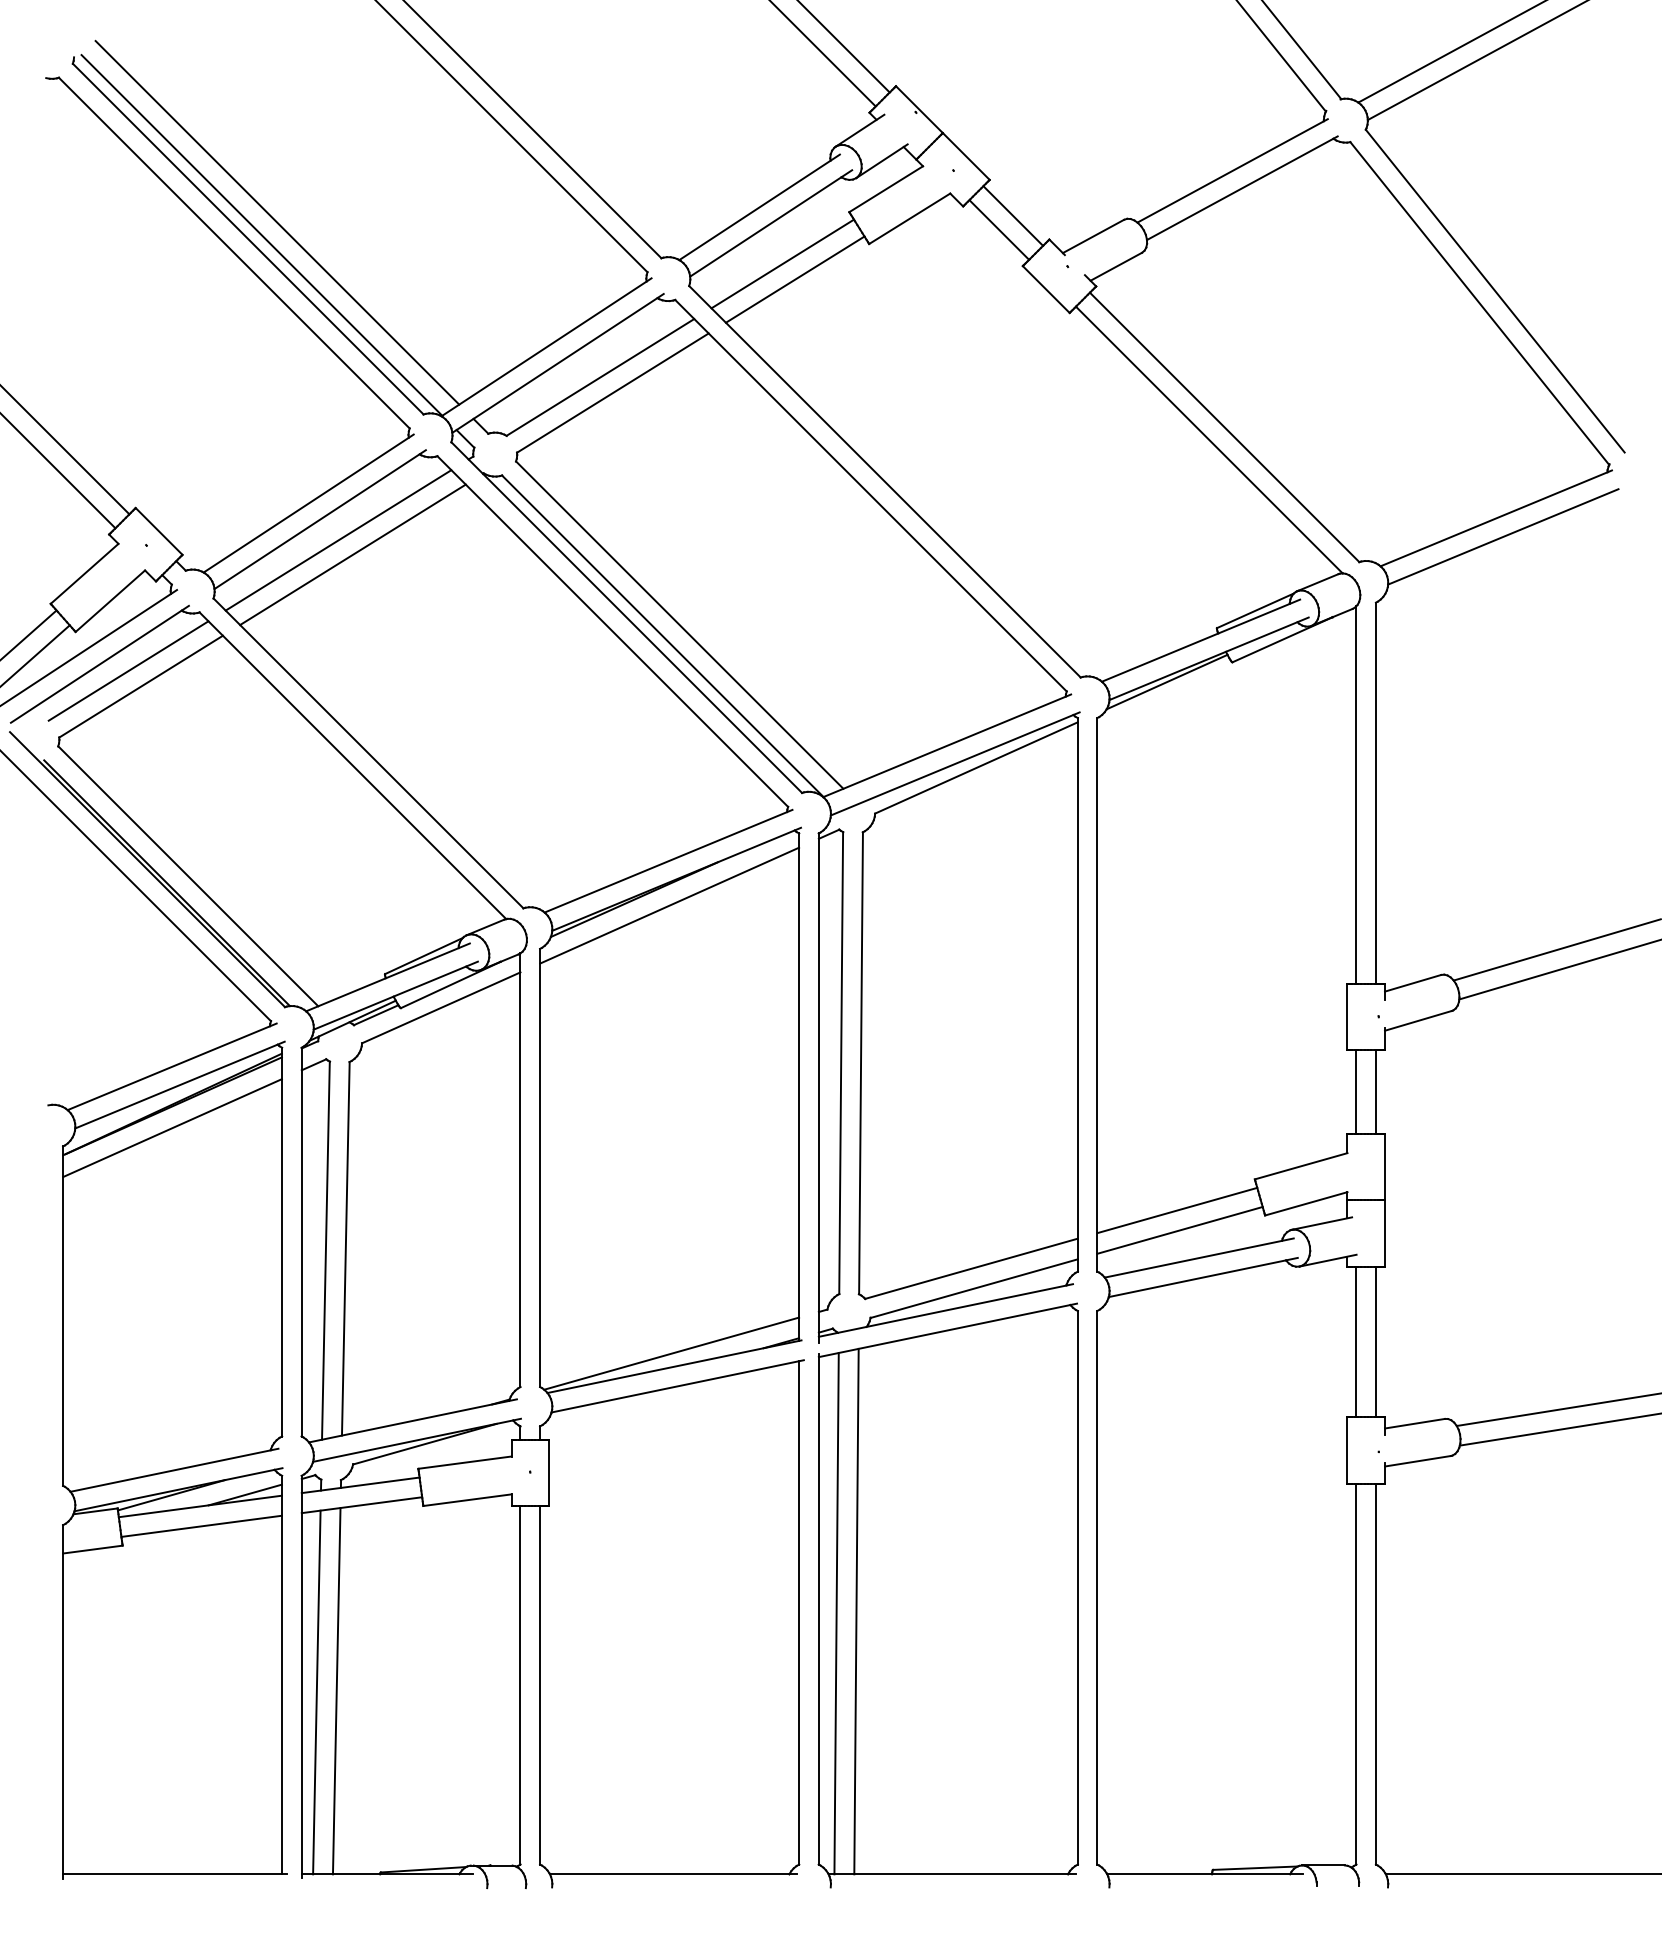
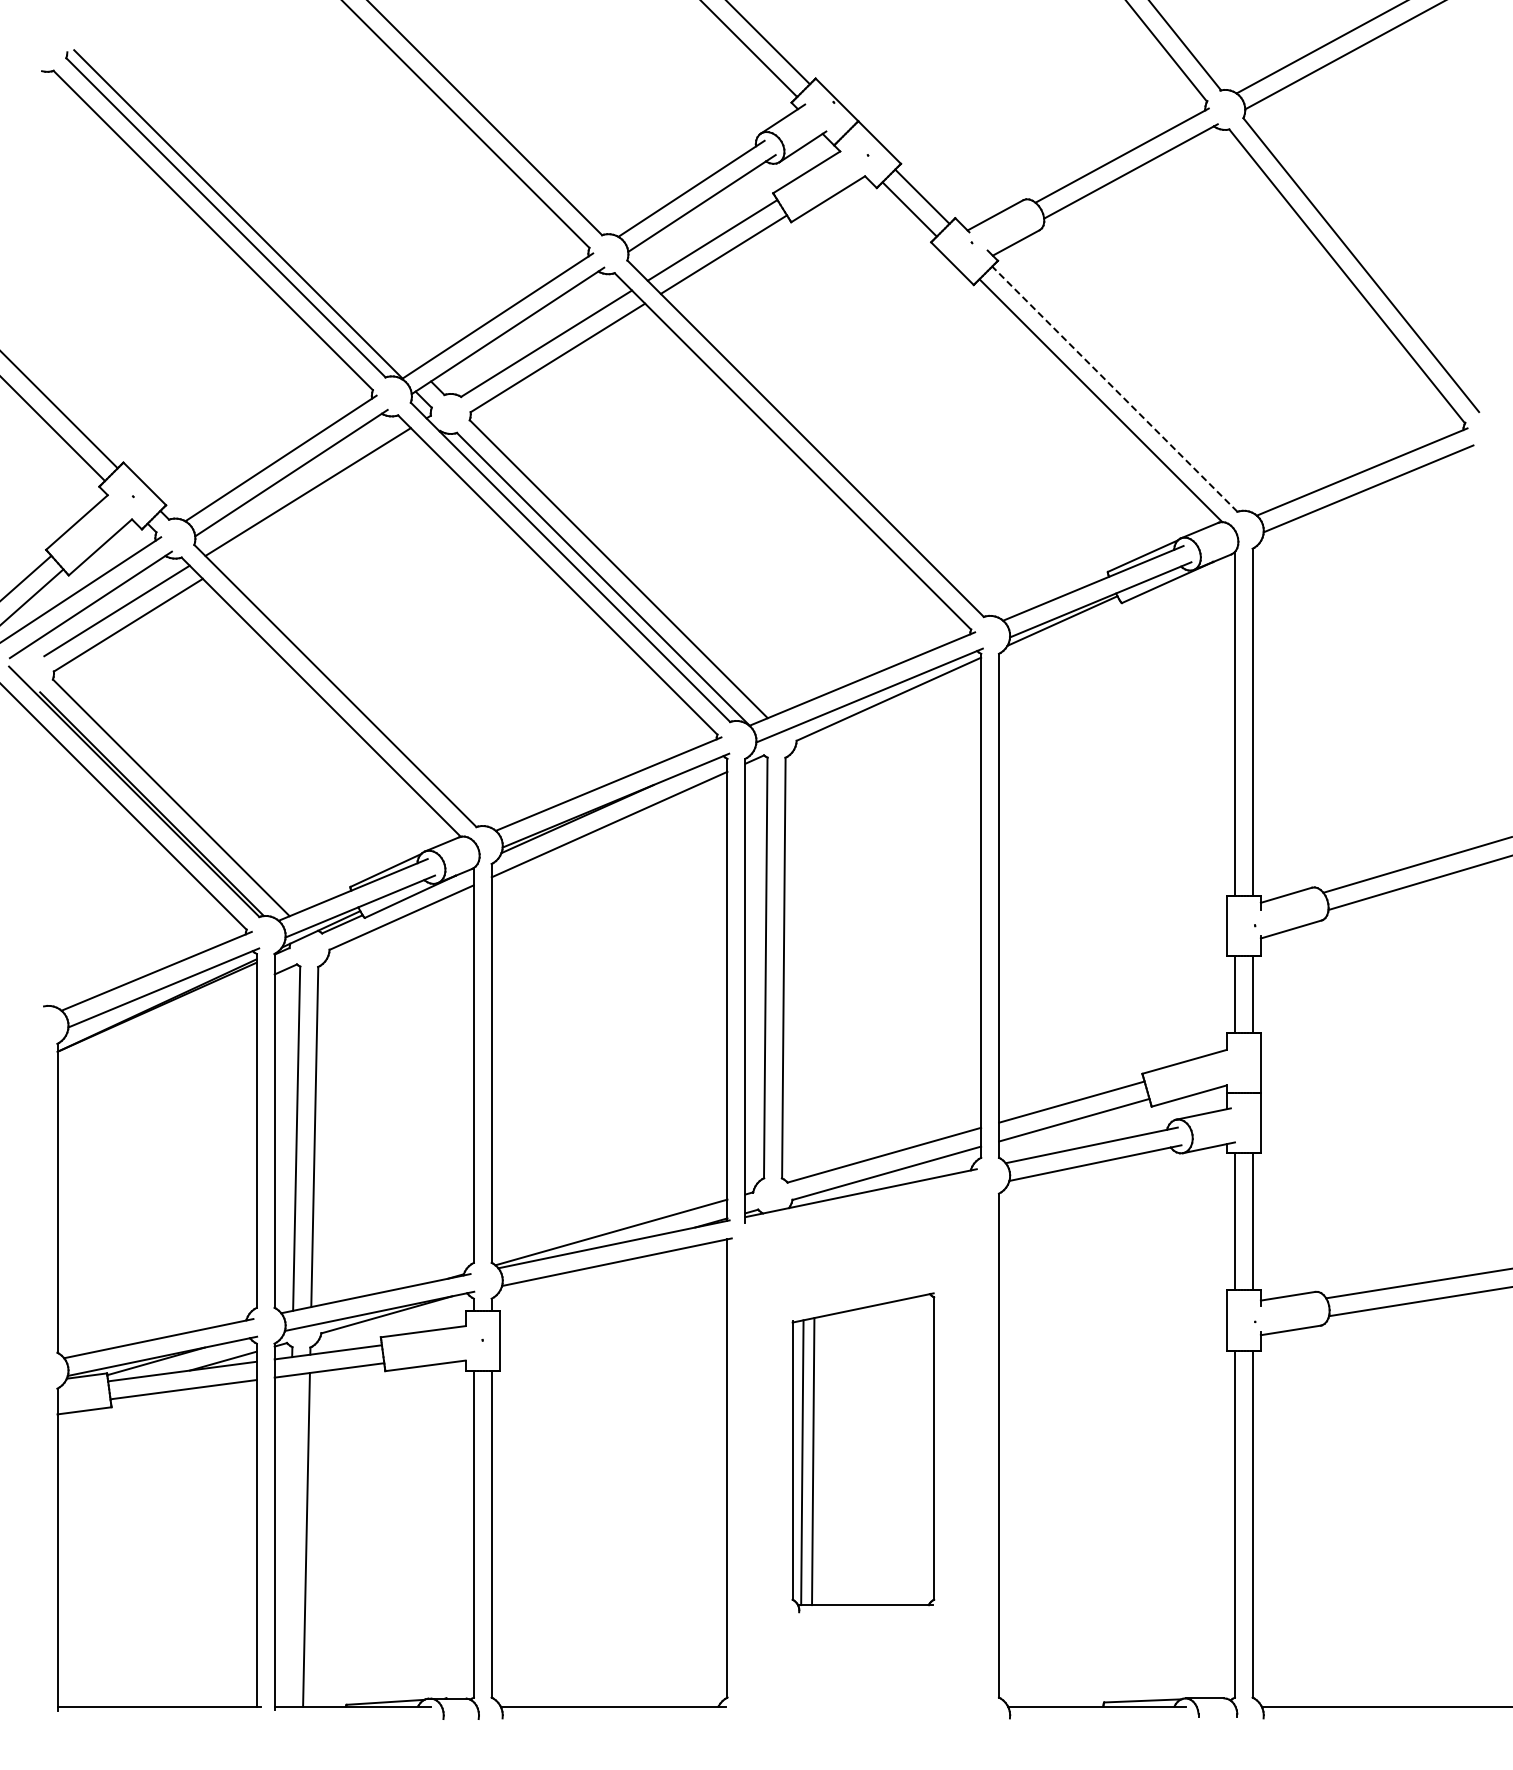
line: (277, 222) -> (252, 202), removed
line: (1224, 426) -> (1114, 388), solid -> dashed
line: (353, 555) -> (321, 505), removed
line: (171, 1127) -> (156, 1026), removed
part: (948, 1595) -> (863, 1452), size x0.6
line: (316, 1692) -> (288, 1540), removed

